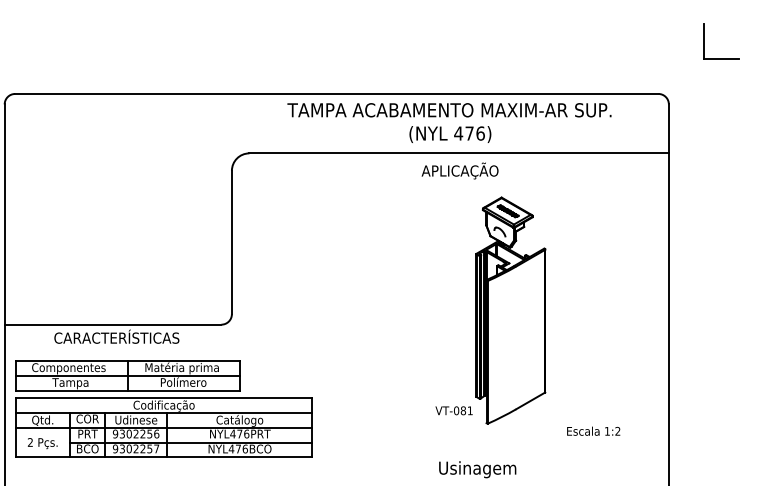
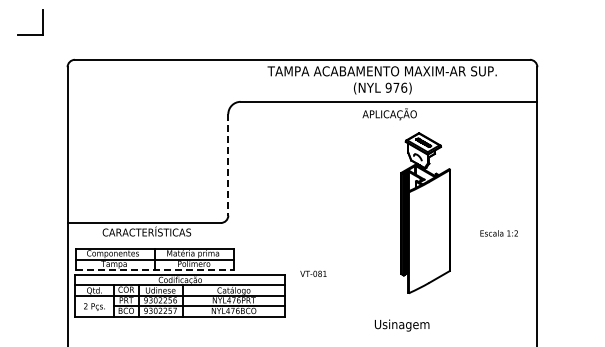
part: (704, 41) -> (562, 22), removed
text: (458, 133) -> (388, 87), 476) -> 976)
line: (232, 241) -> (228, 164), solid -> dashed
line: (128, 391) -> (155, 270), solid -> dashed
text: (454, 410) -> (313, 273), moved
text: (592, 431) -> (498, 233), moved

